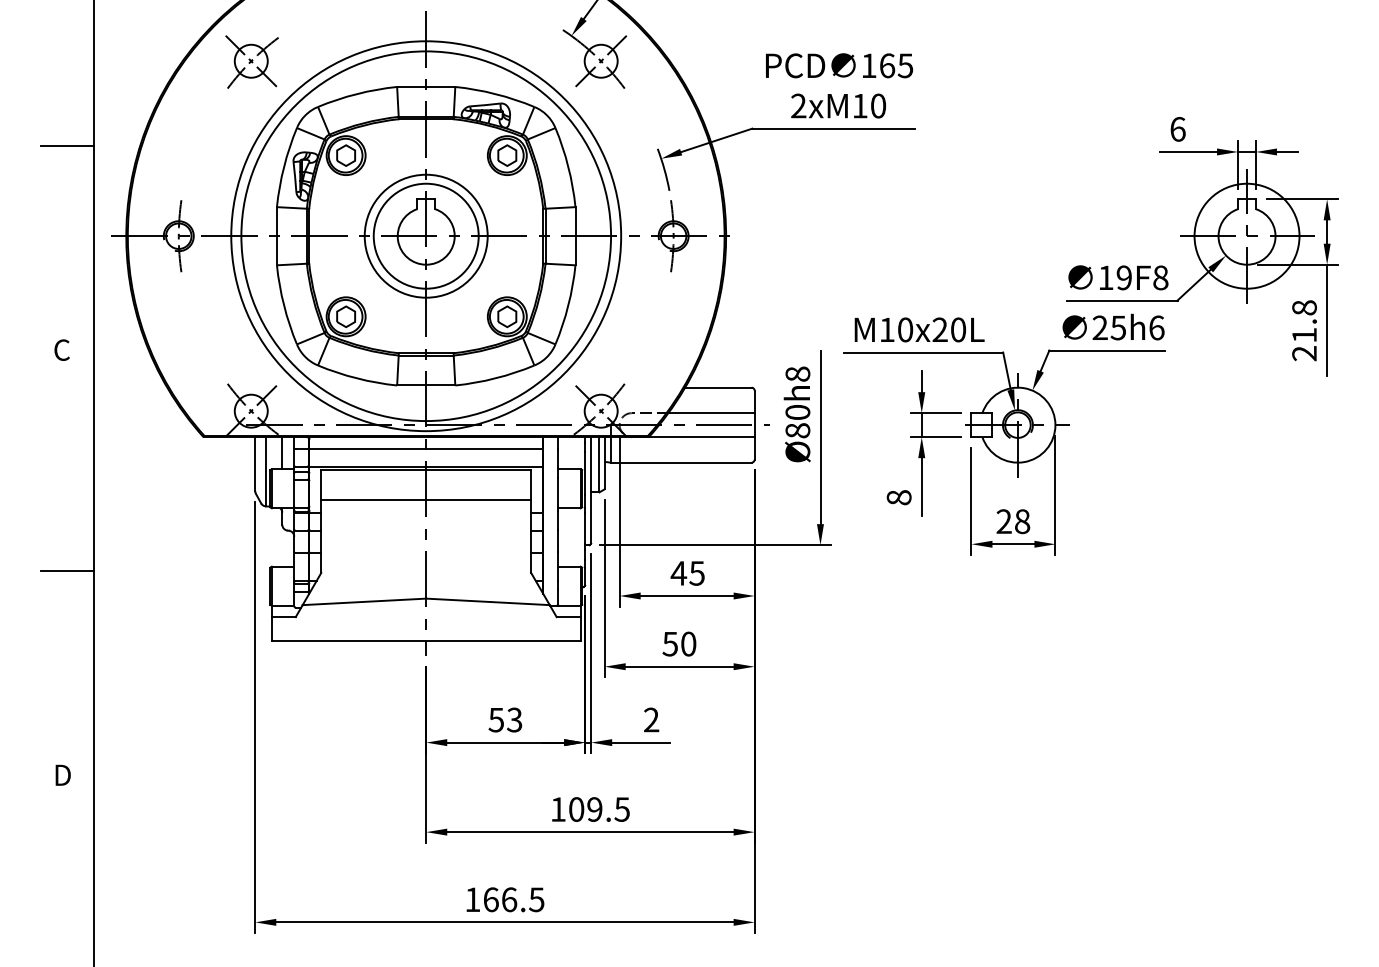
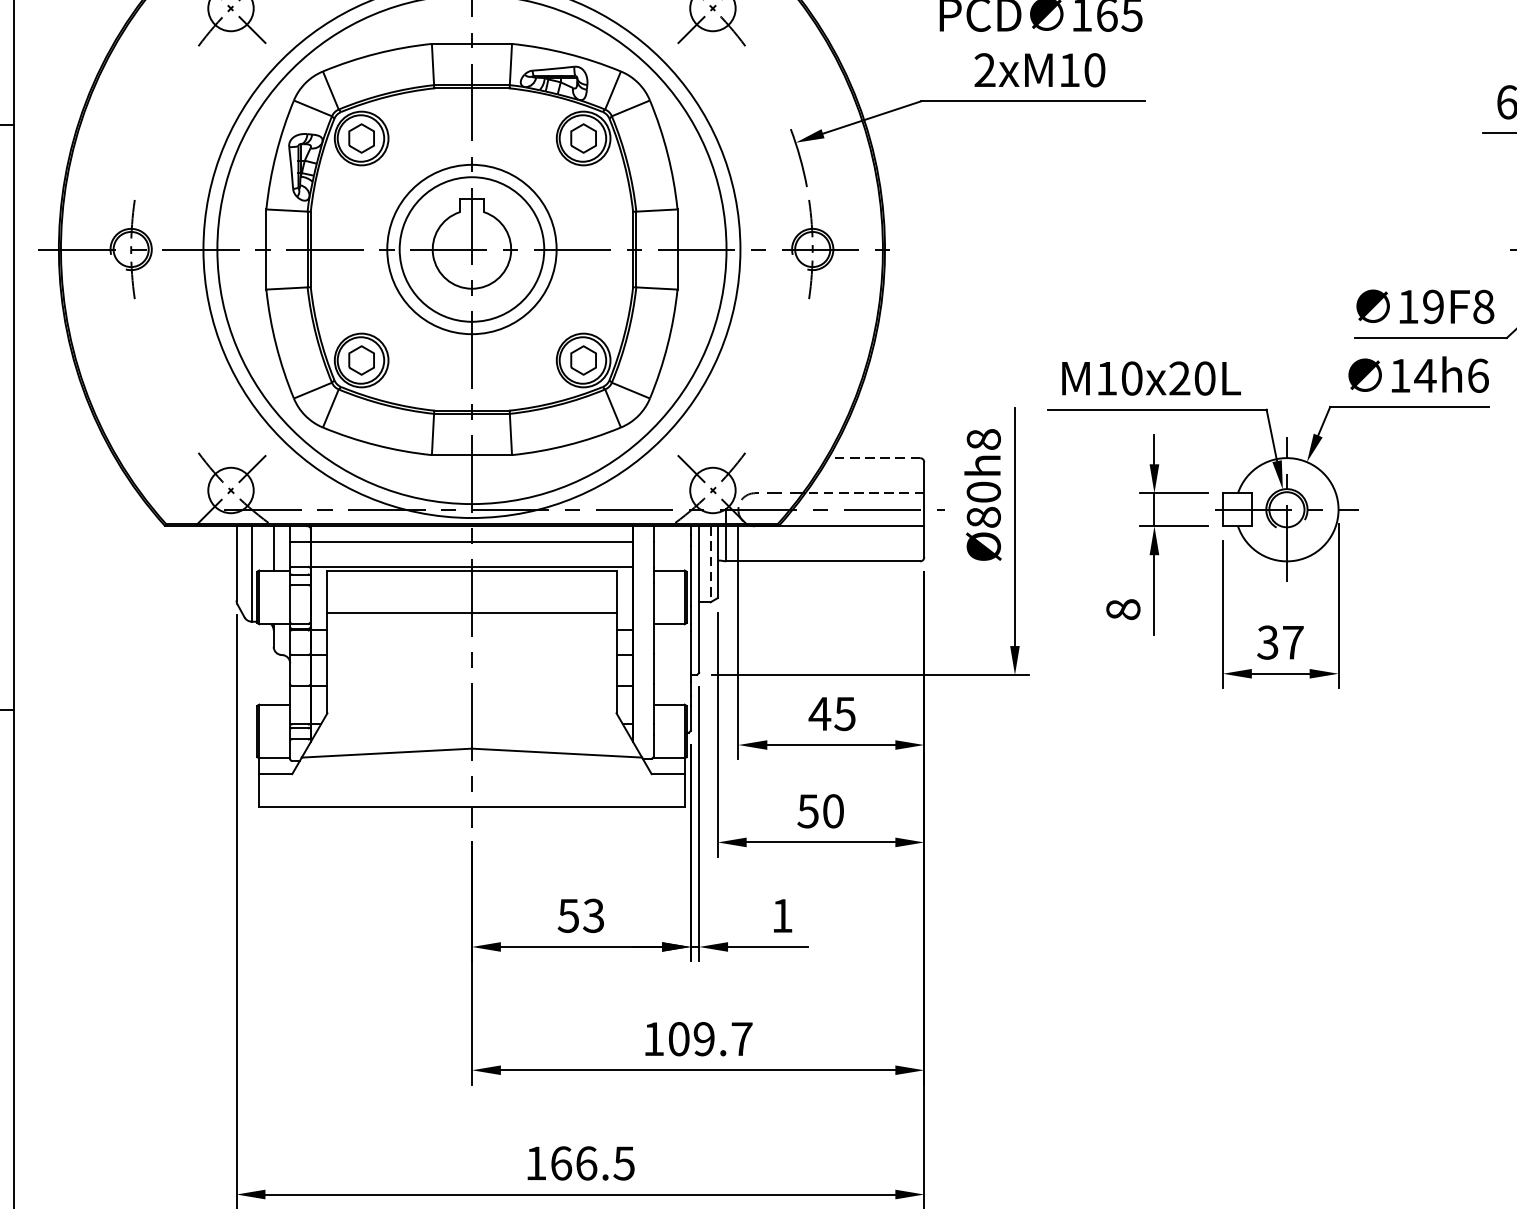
text: (1109, 327) -> (1413, 375), 25h6 -> 14h6
line: (717, 387) -> (873, 457), solid -> dashed
line: (711, 413) -> (864, 493), solid -> dashed
line: (599, 464) -> (710, 563), solid -> dashed
text: (1013, 521) -> (1280, 642), 28 -> 37
text: (651, 719) -> (782, 915), 2 -> 1
text: (621, 809) -> (740, 1039), 109.5 -> 109.7

